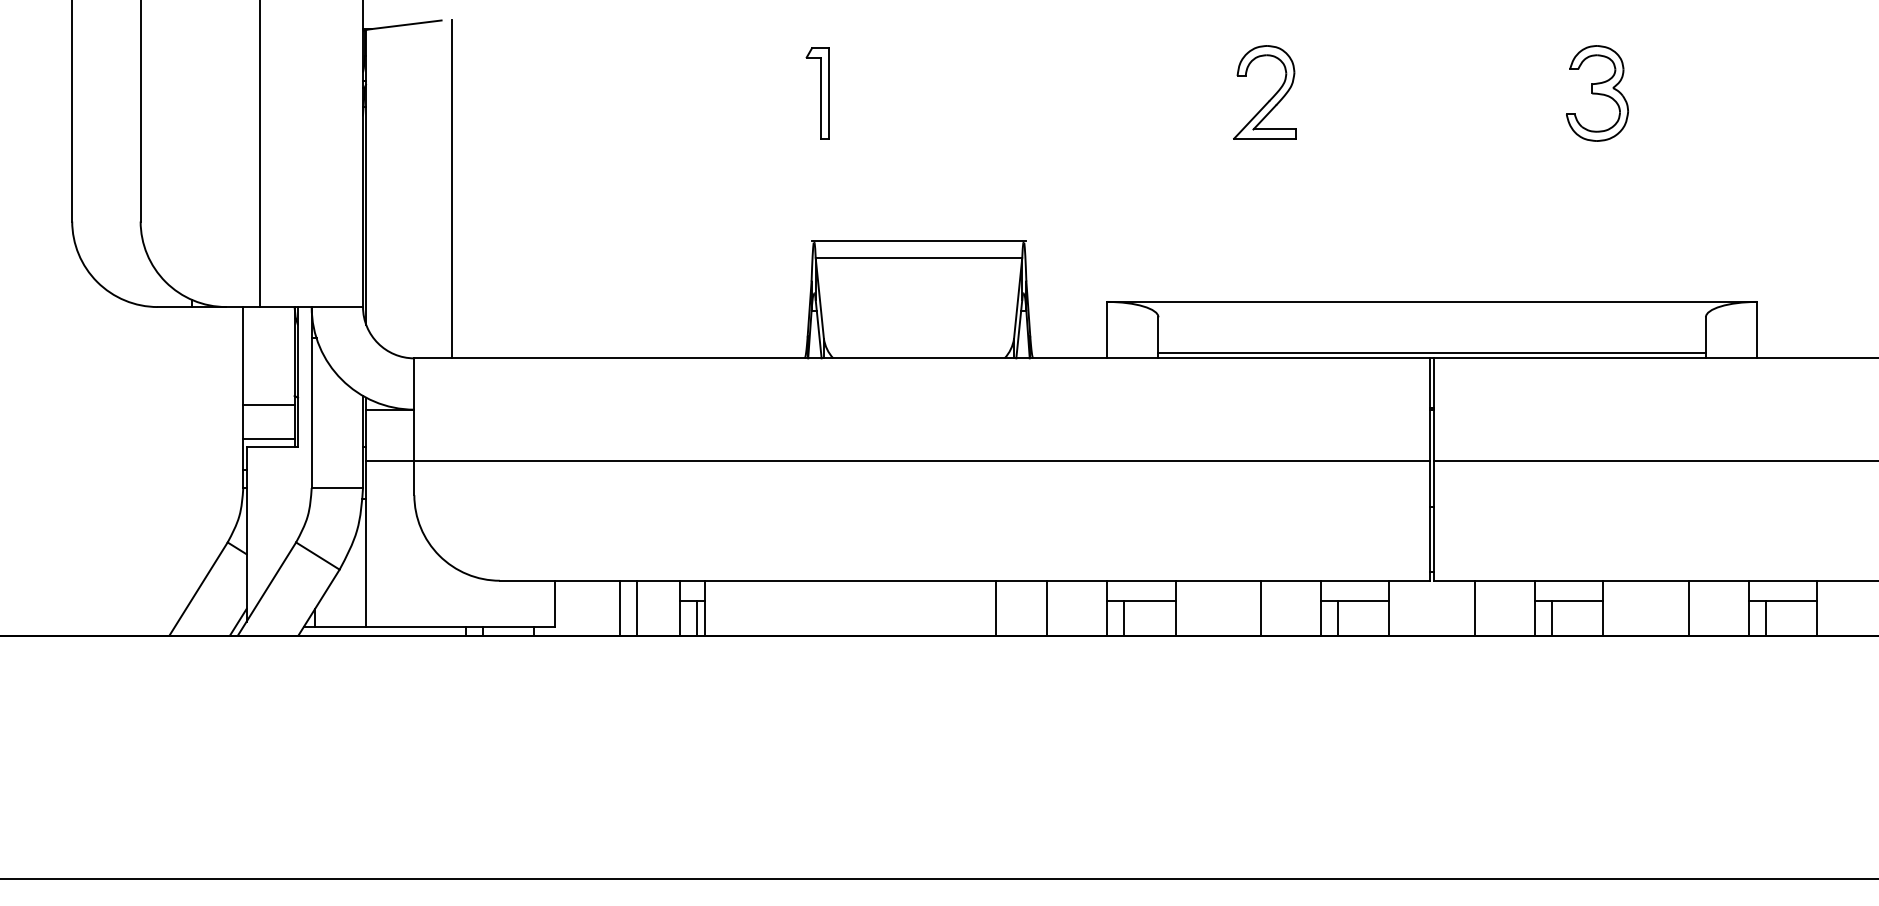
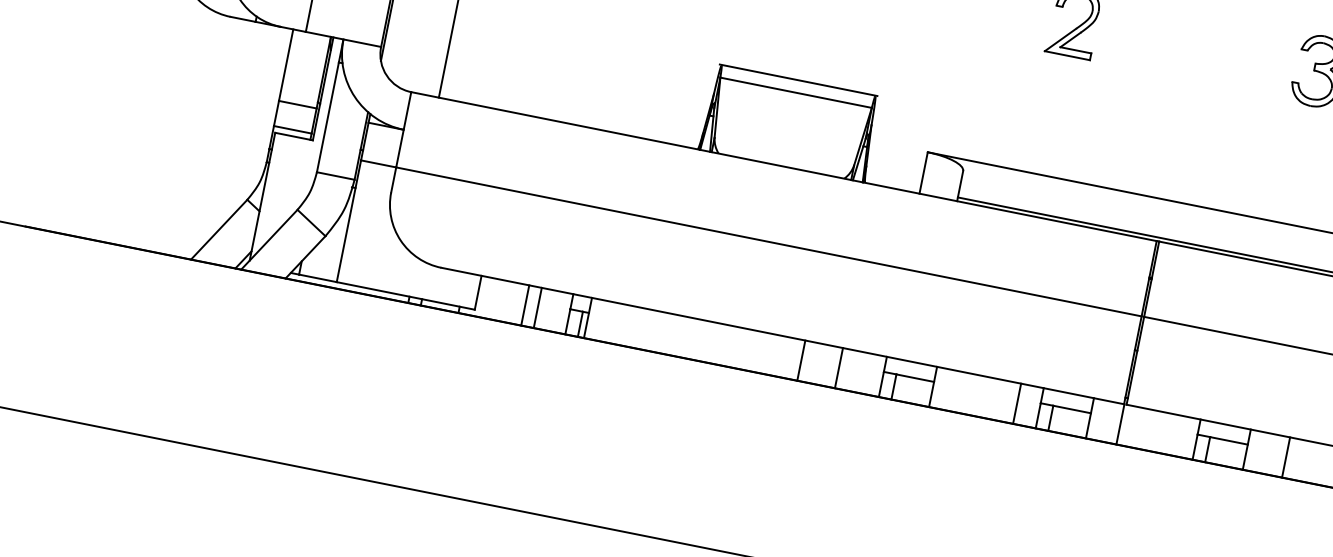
line: (1261, 607) -> (1017, 403), moved
line: (1474, 607) -> (1120, 423), moved
line: (1688, 607) -> (1285, 456), moved

